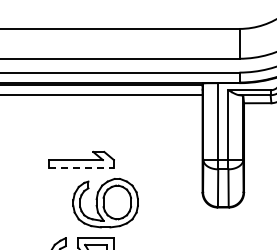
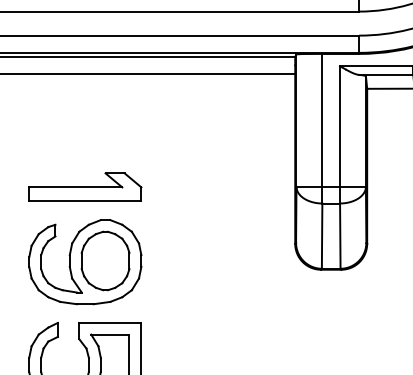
line: (82, 168) -> (86, 202), dashed -> solid
part: (105, 202) -> (85, 261), moved

